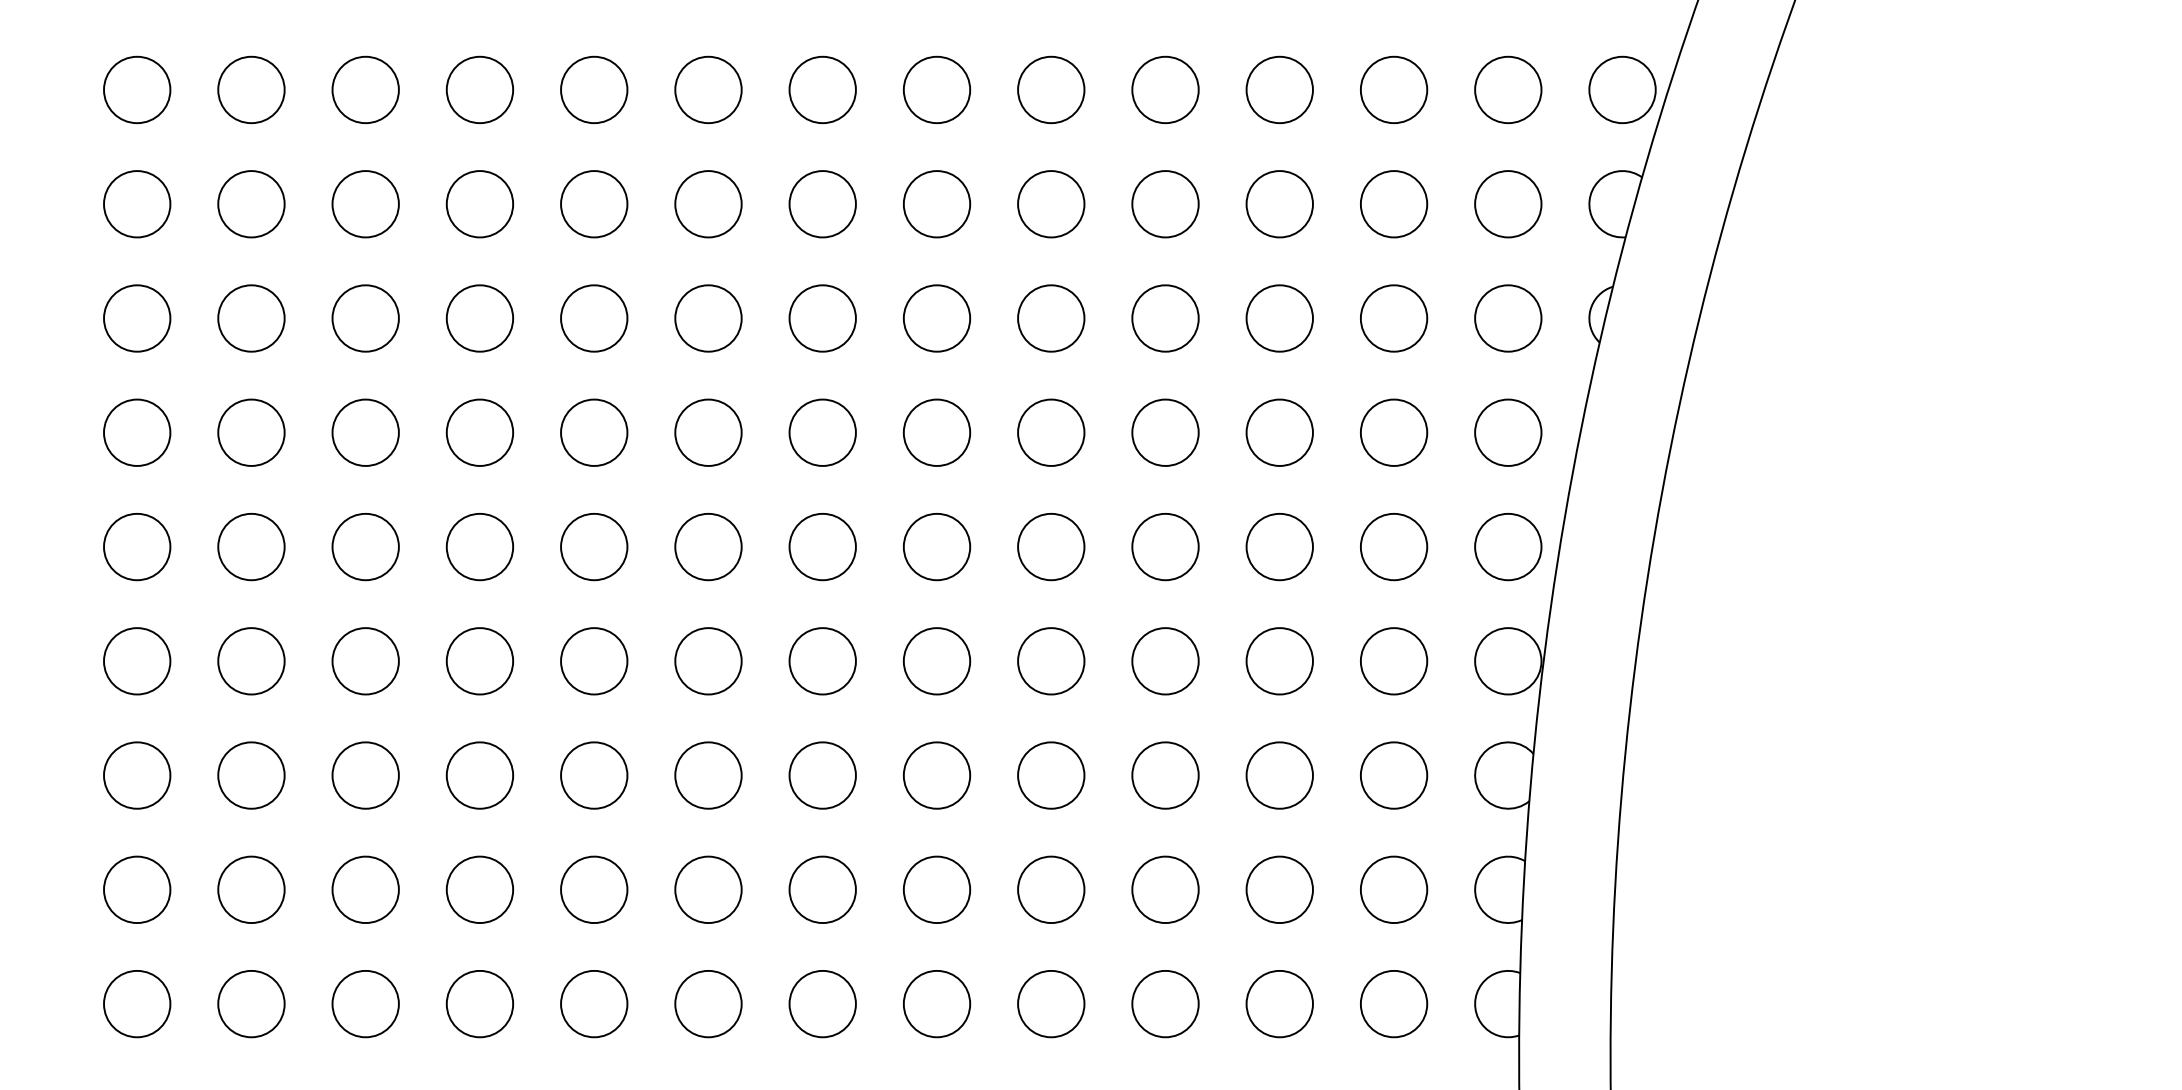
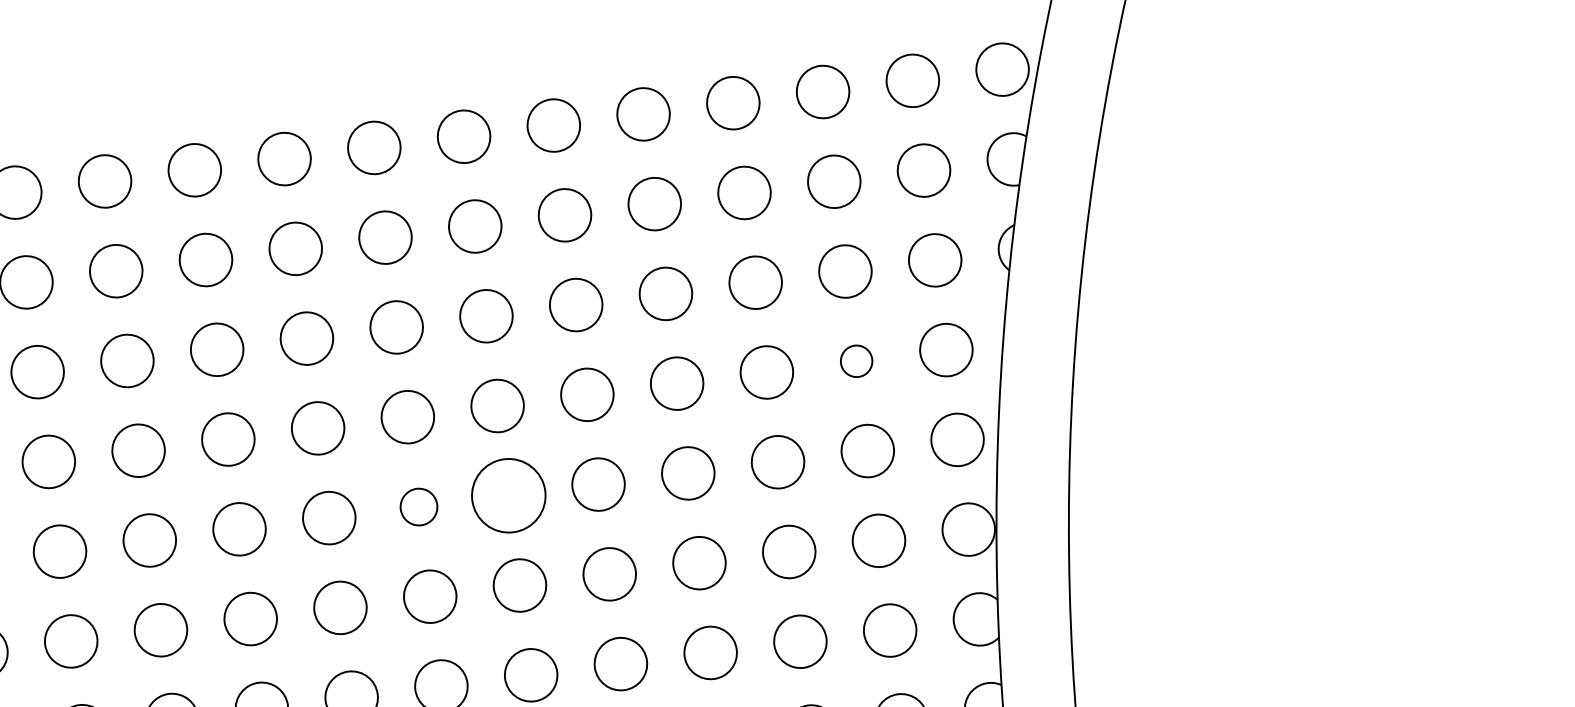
circle: (1393, 432) -> (856, 361), size x0.6
circle: (936, 546) -> (508, 495), size x1.4
circle: (822, 547) -> (418, 507), size x0.7

